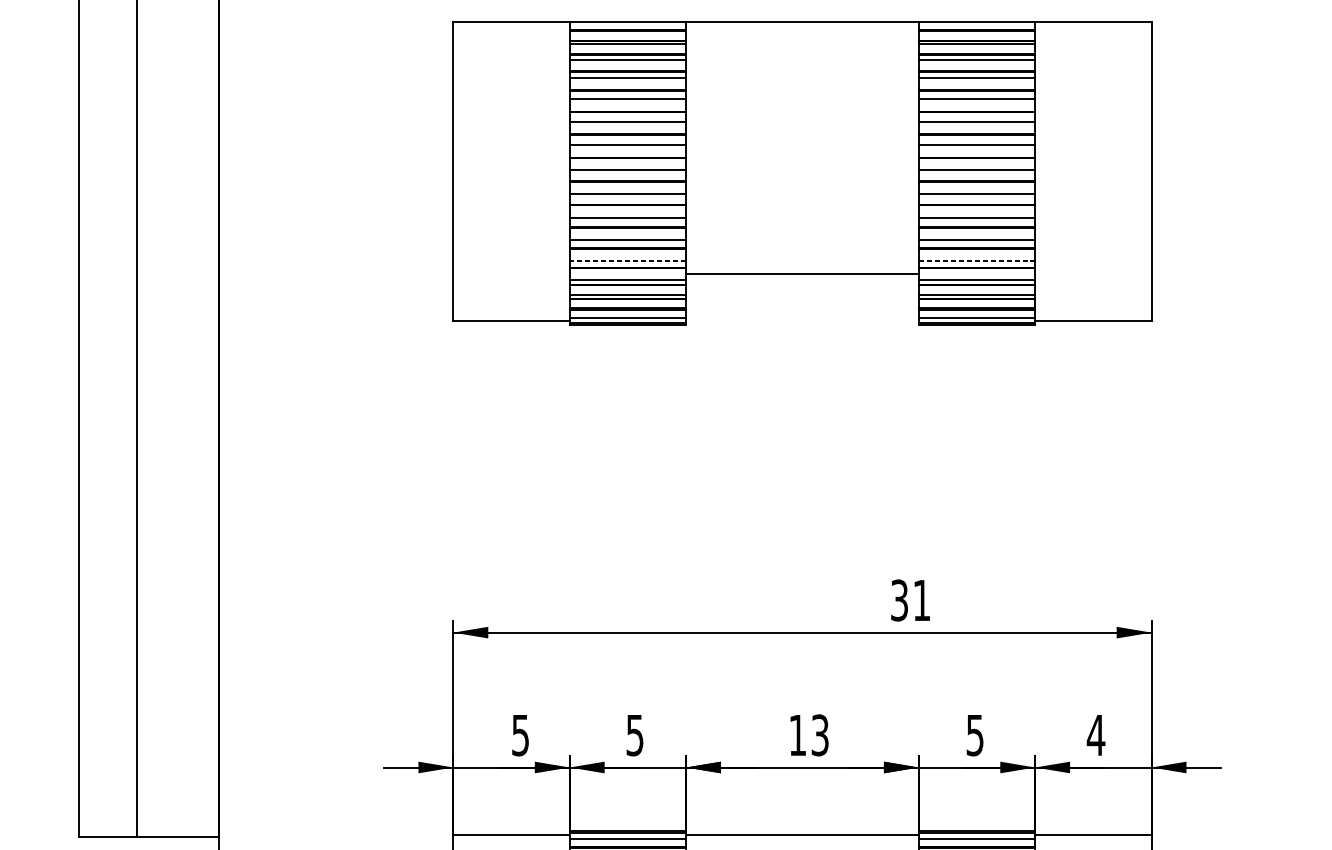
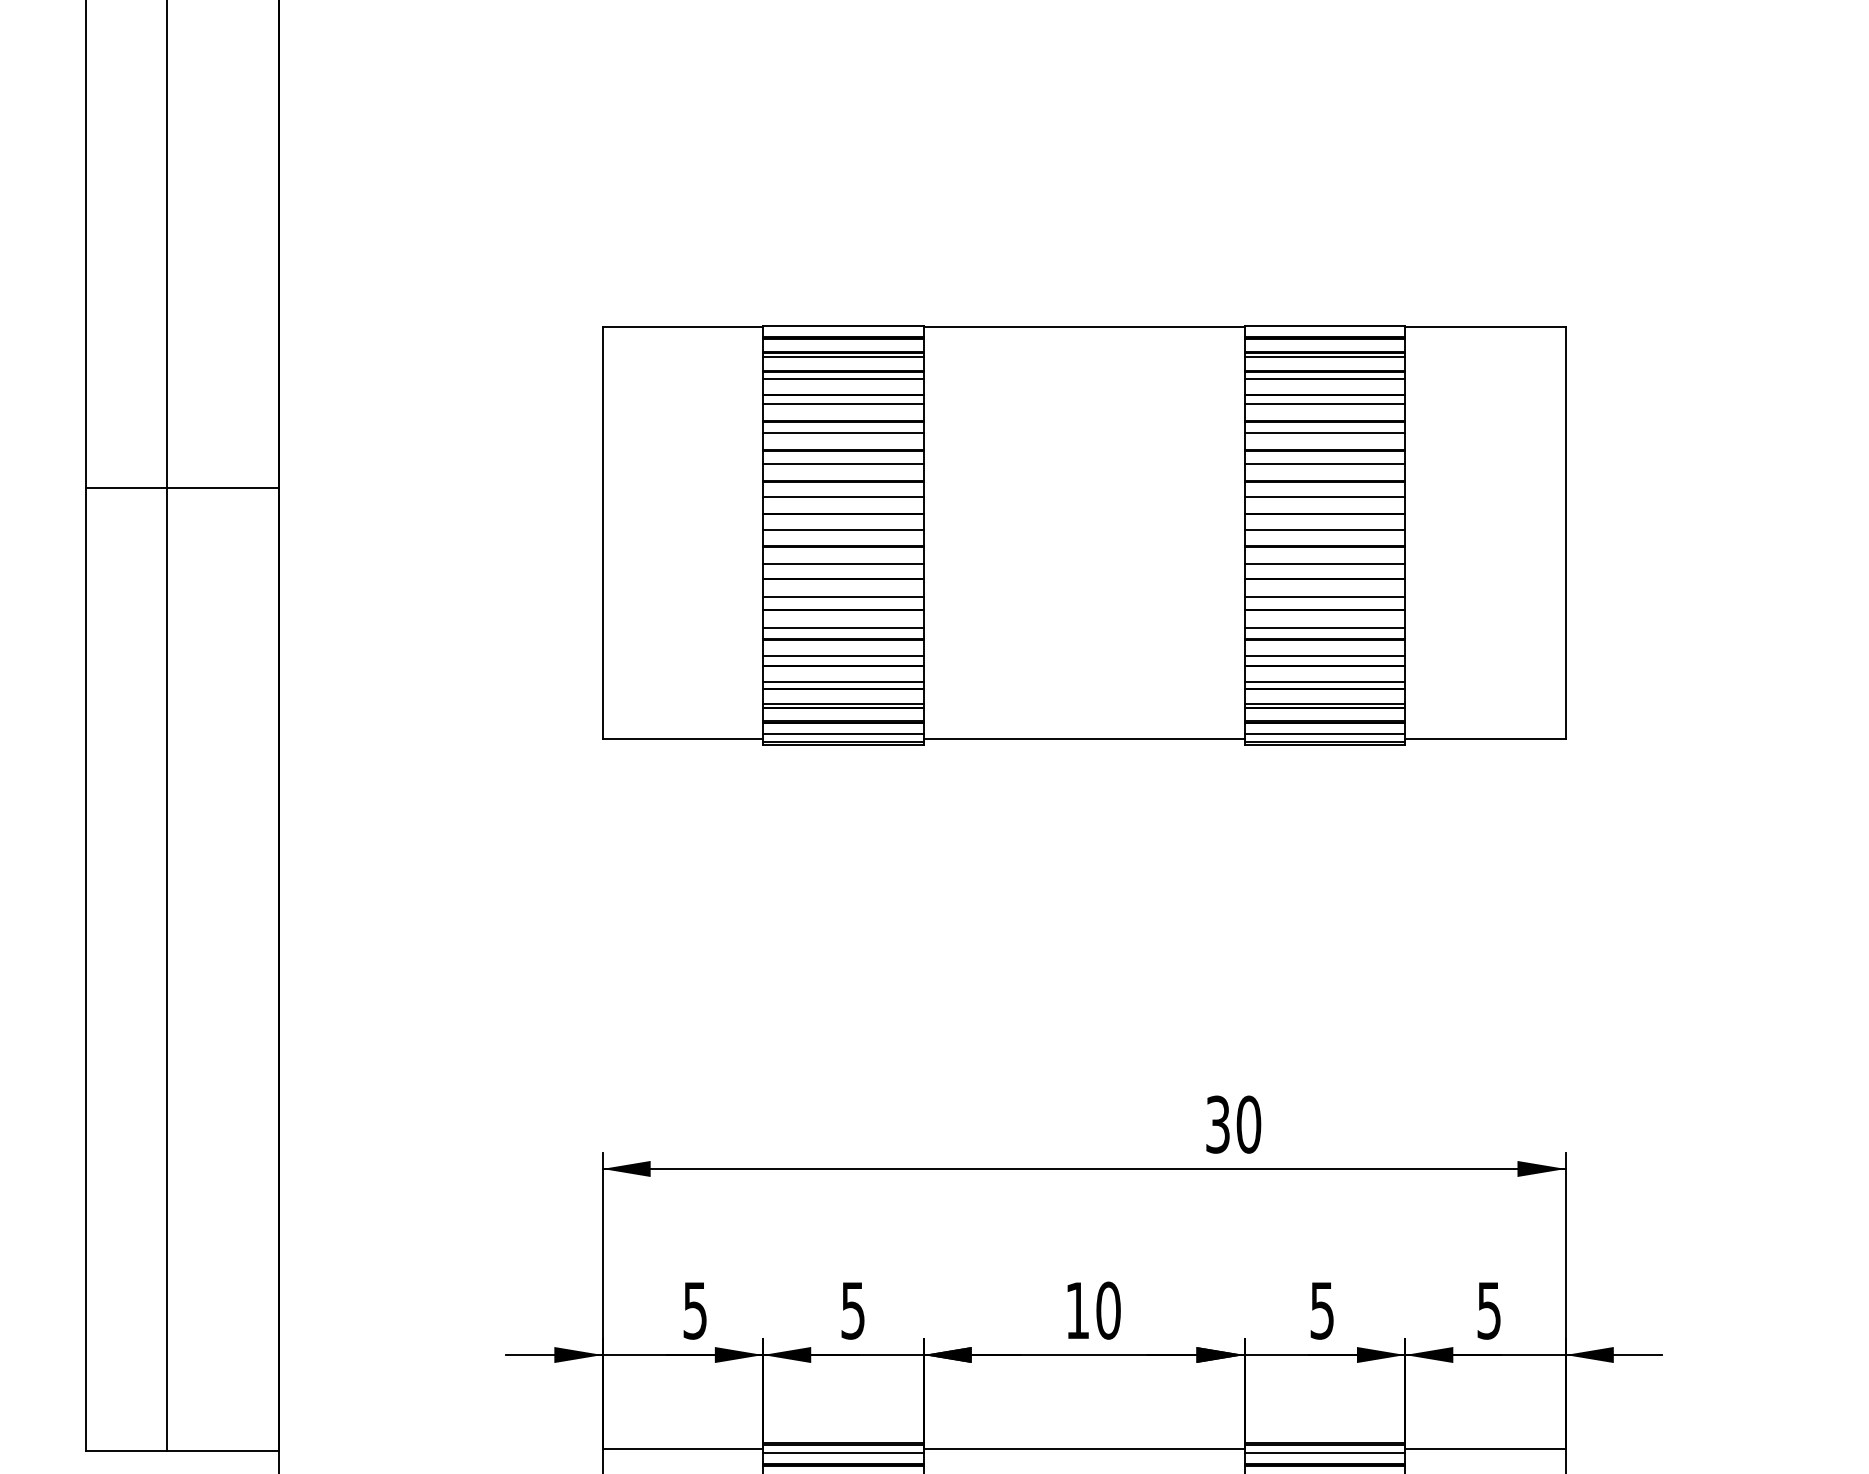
line: (148, 139) -> (182, 488), added
line: (627, 261) -> (842, 656), dashed -> solid
line: (977, 261) -> (1325, 656), dashed -> solid
line: (802, 273) -> (1083, 738), moved
text: (921, 600) -> (1248, 1124), 31 -> 30
text: (820, 735) -> (1108, 1310), 13 -> 10
text: (1096, 735) -> (1489, 1310), 4 -> 5

